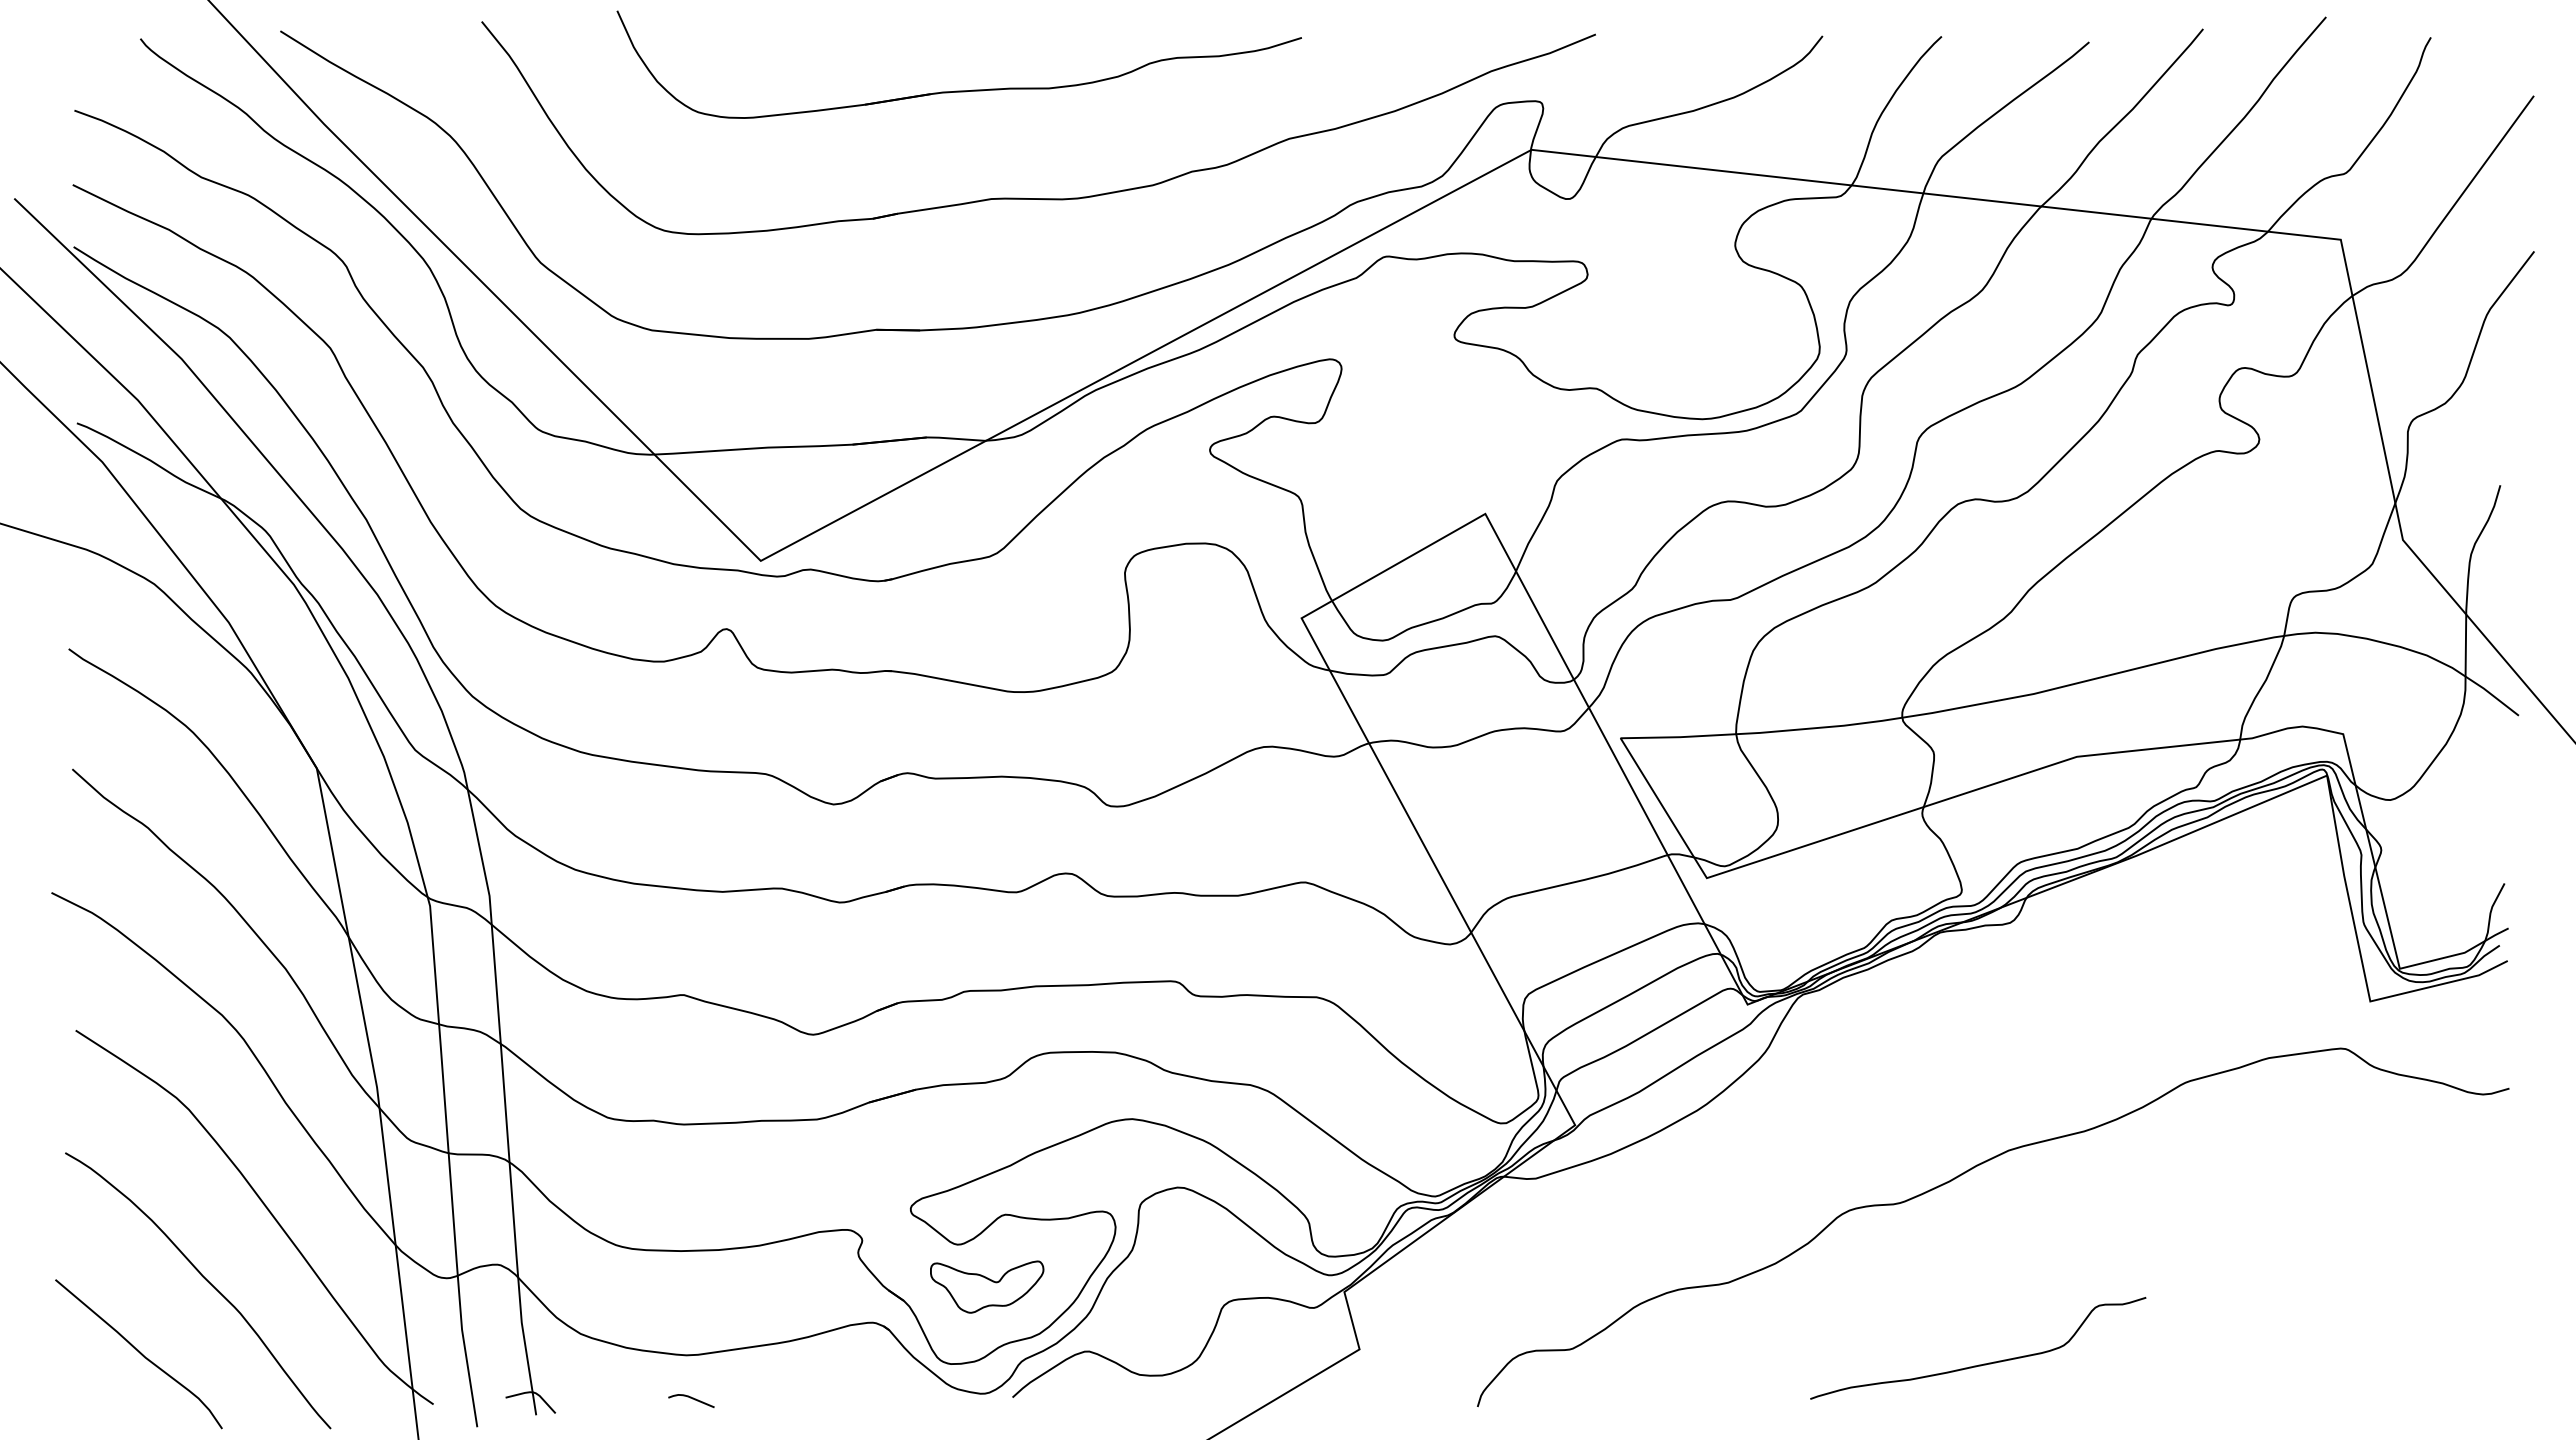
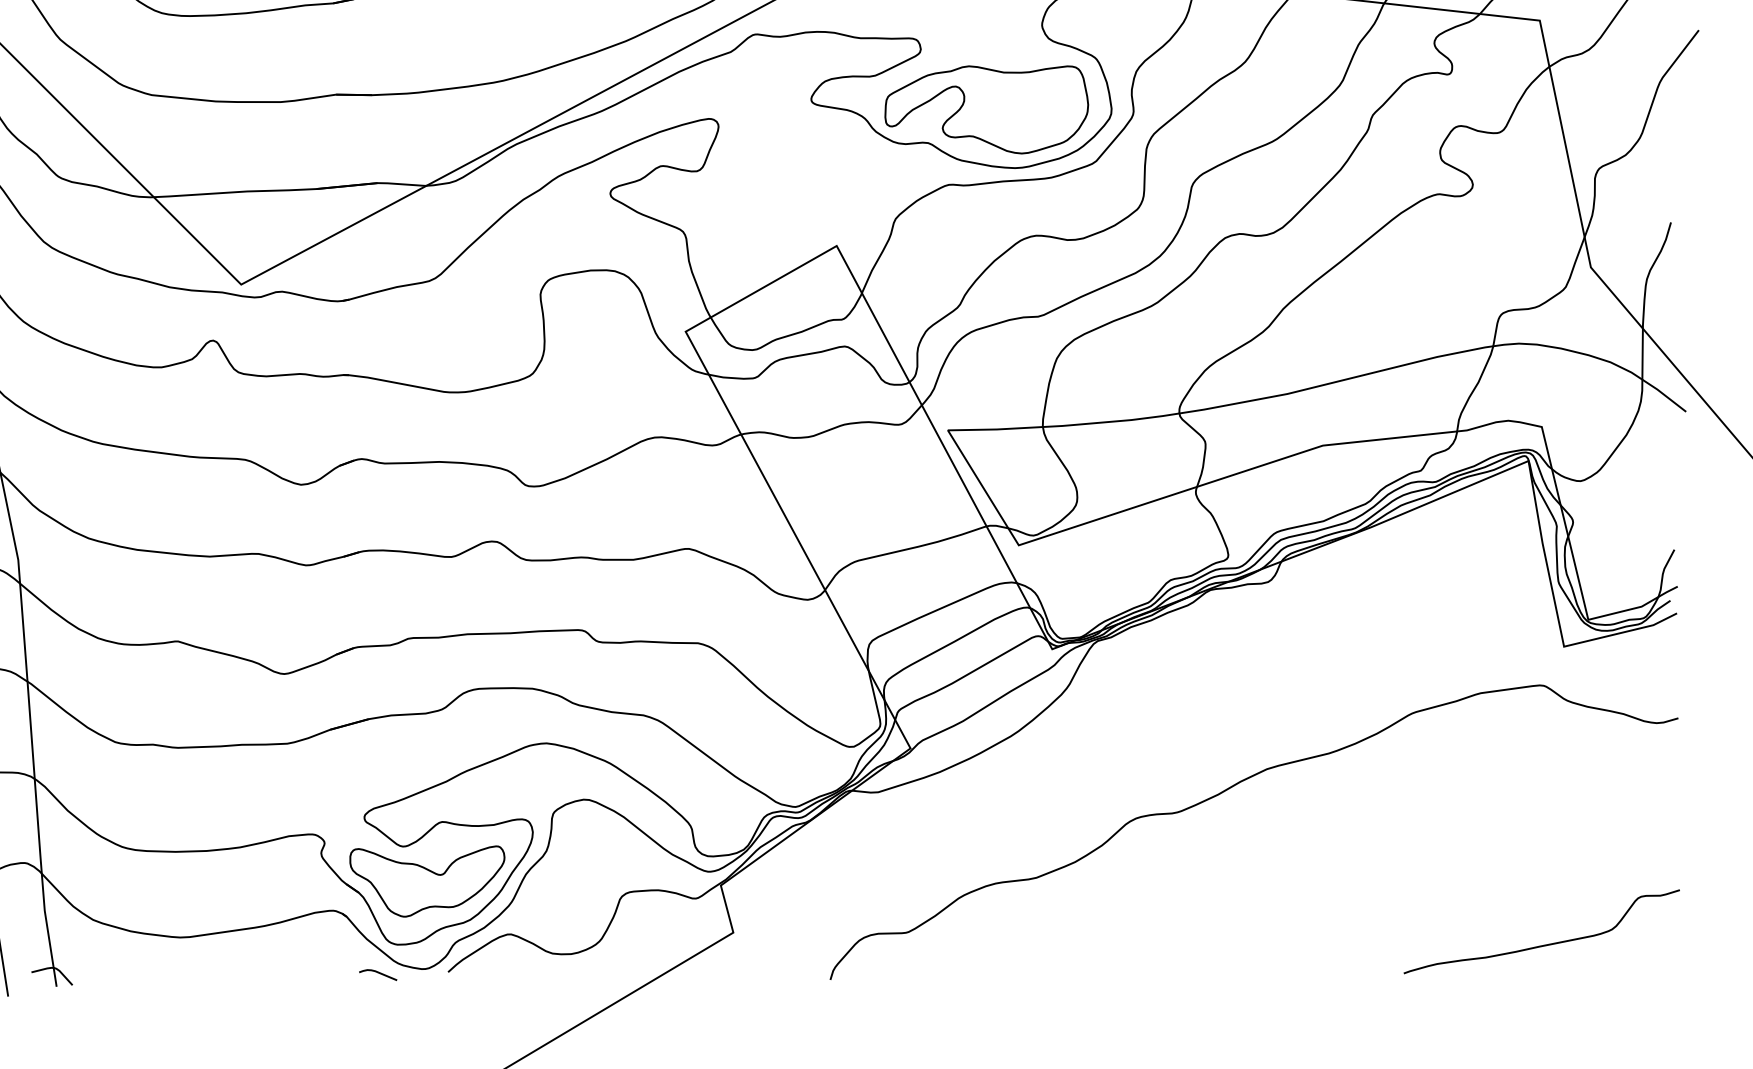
part: (1667, 348) -> (986, 110), added
part: (986, 1286) -> (426, 880), size x1.67
curve: (1983, 1363) -> (1546, 944), moved
curve: (692, 1399) -> (379, 973), moved

